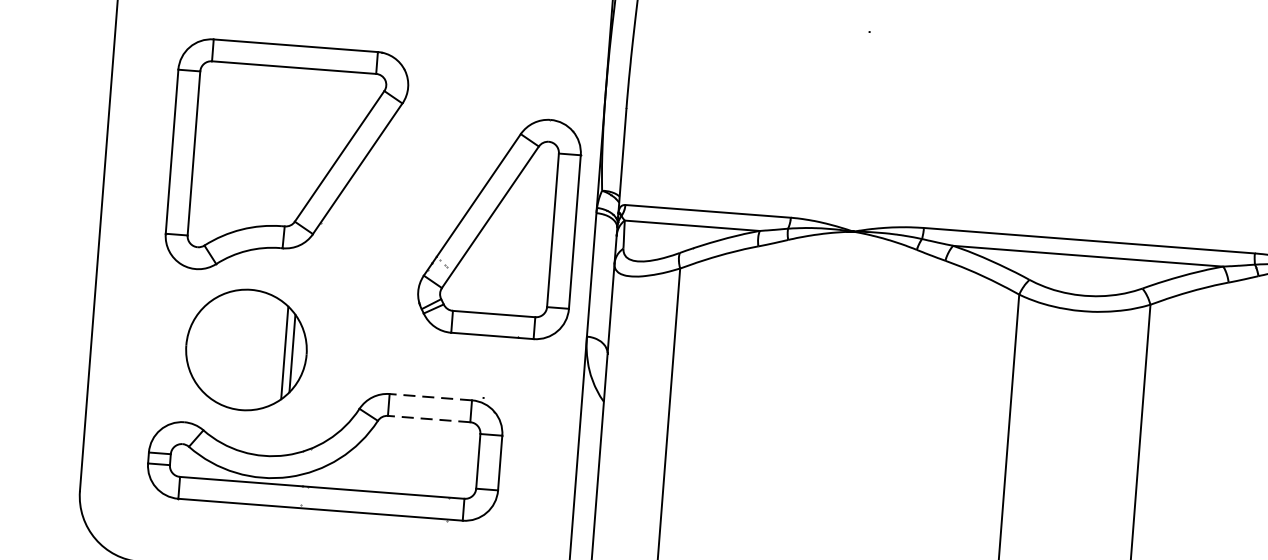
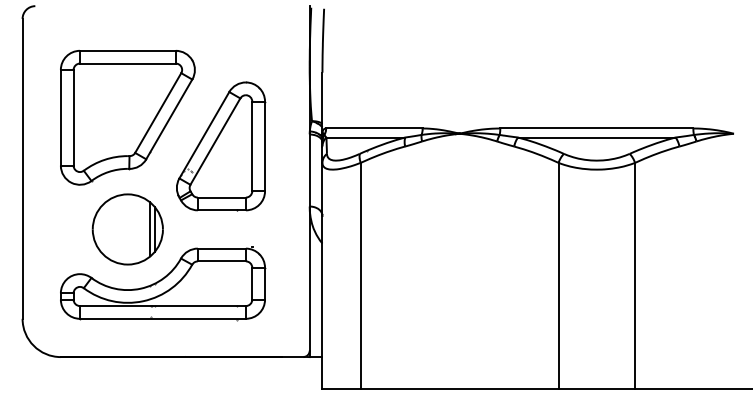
part: (500, 226) -> (221, 146), moved
part: (245, 349) -> (127, 229), moved
line: (430, 396) -> (221, 248), dashed -> solid
line: (428, 419) -> (221, 261), dashed -> solid

